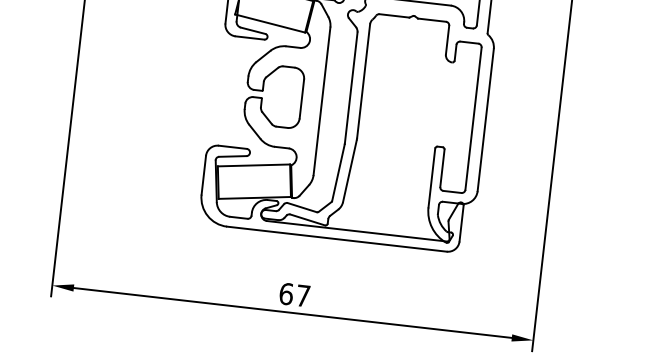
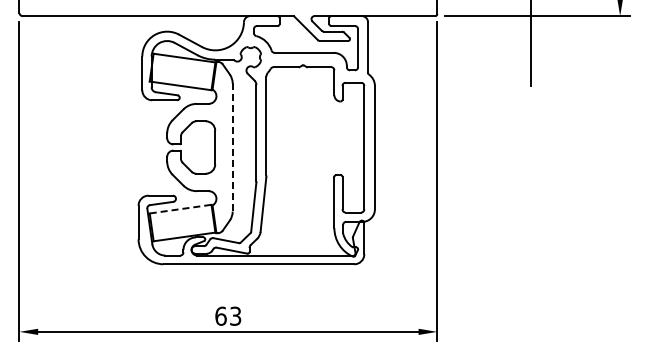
line: (321, 102) -> (232, 148), solid -> dashed
line: (254, 165) -> (181, 209), solid -> dashed
text: (303, 295) -> (235, 315), 67 -> 63

